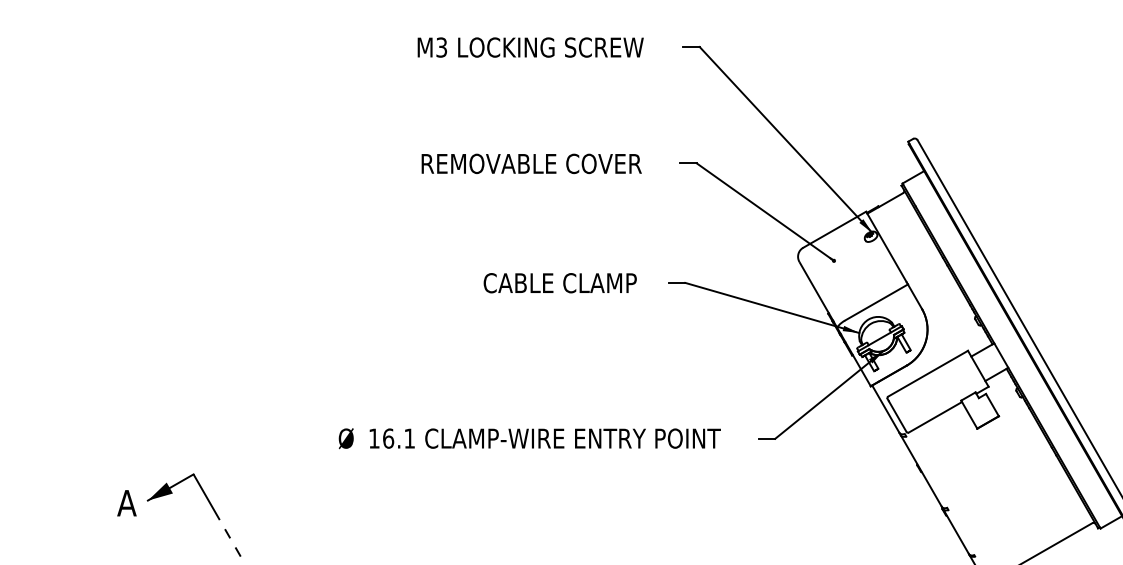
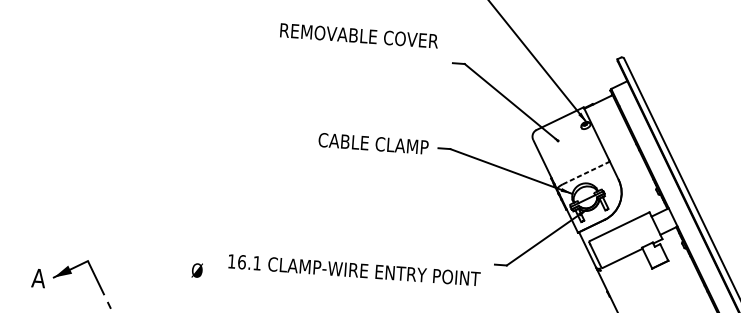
text: (531, 163) -> (359, 35), moved
text: (559, 283) -> (373, 143), moved
line: (876, 302) -> (586, 172), solid -> dashed
text: (345, 438) -> (196, 270), moved
text: (544, 438) -> (353, 270), moved

